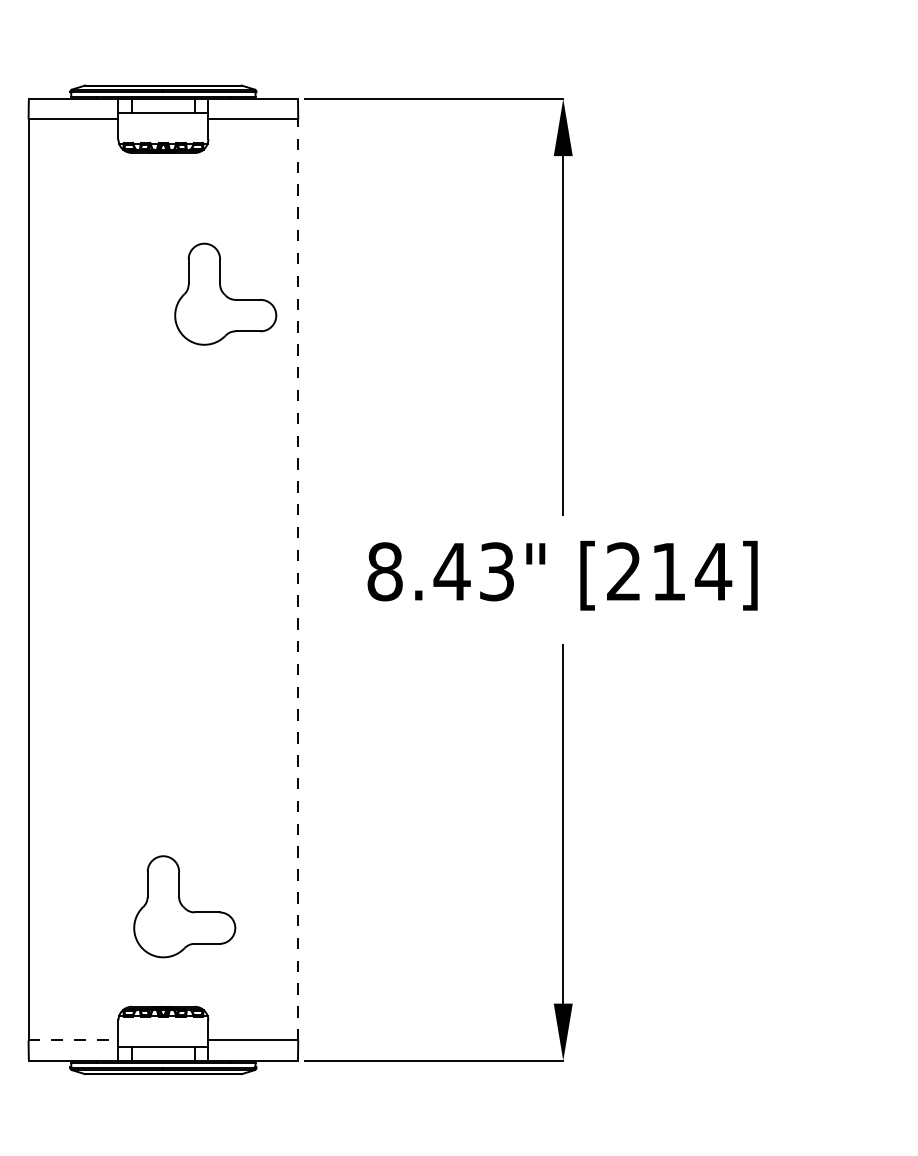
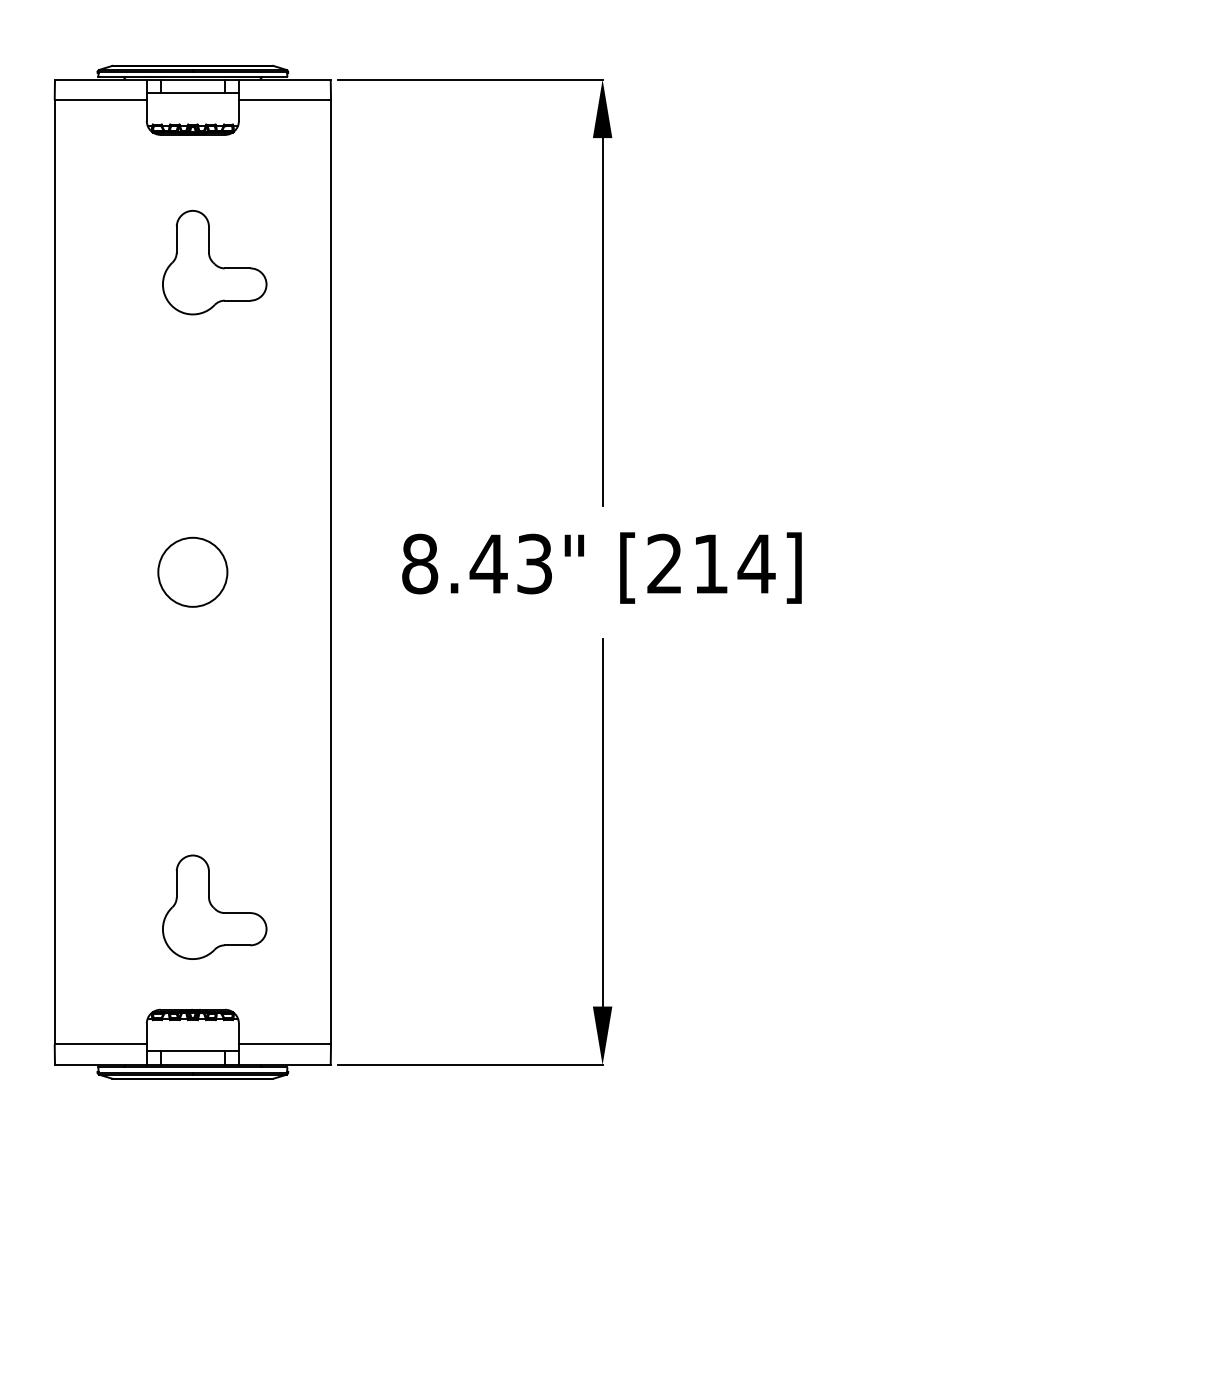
part: (225, 294) -> (214, 262), moved
circle: (163, 579) -> (192, 571), added
line: (298, 580) -> (331, 572), dashed -> solid
line: (74, 1040) -> (101, 1044), dashed -> solid

